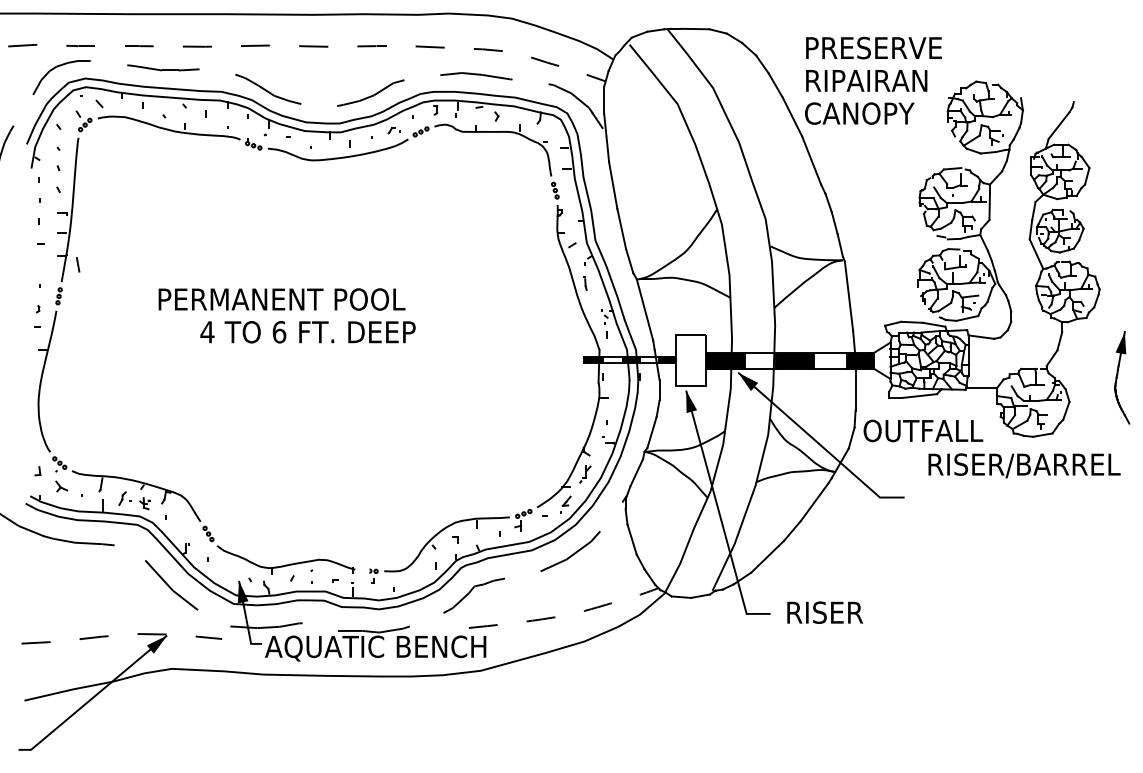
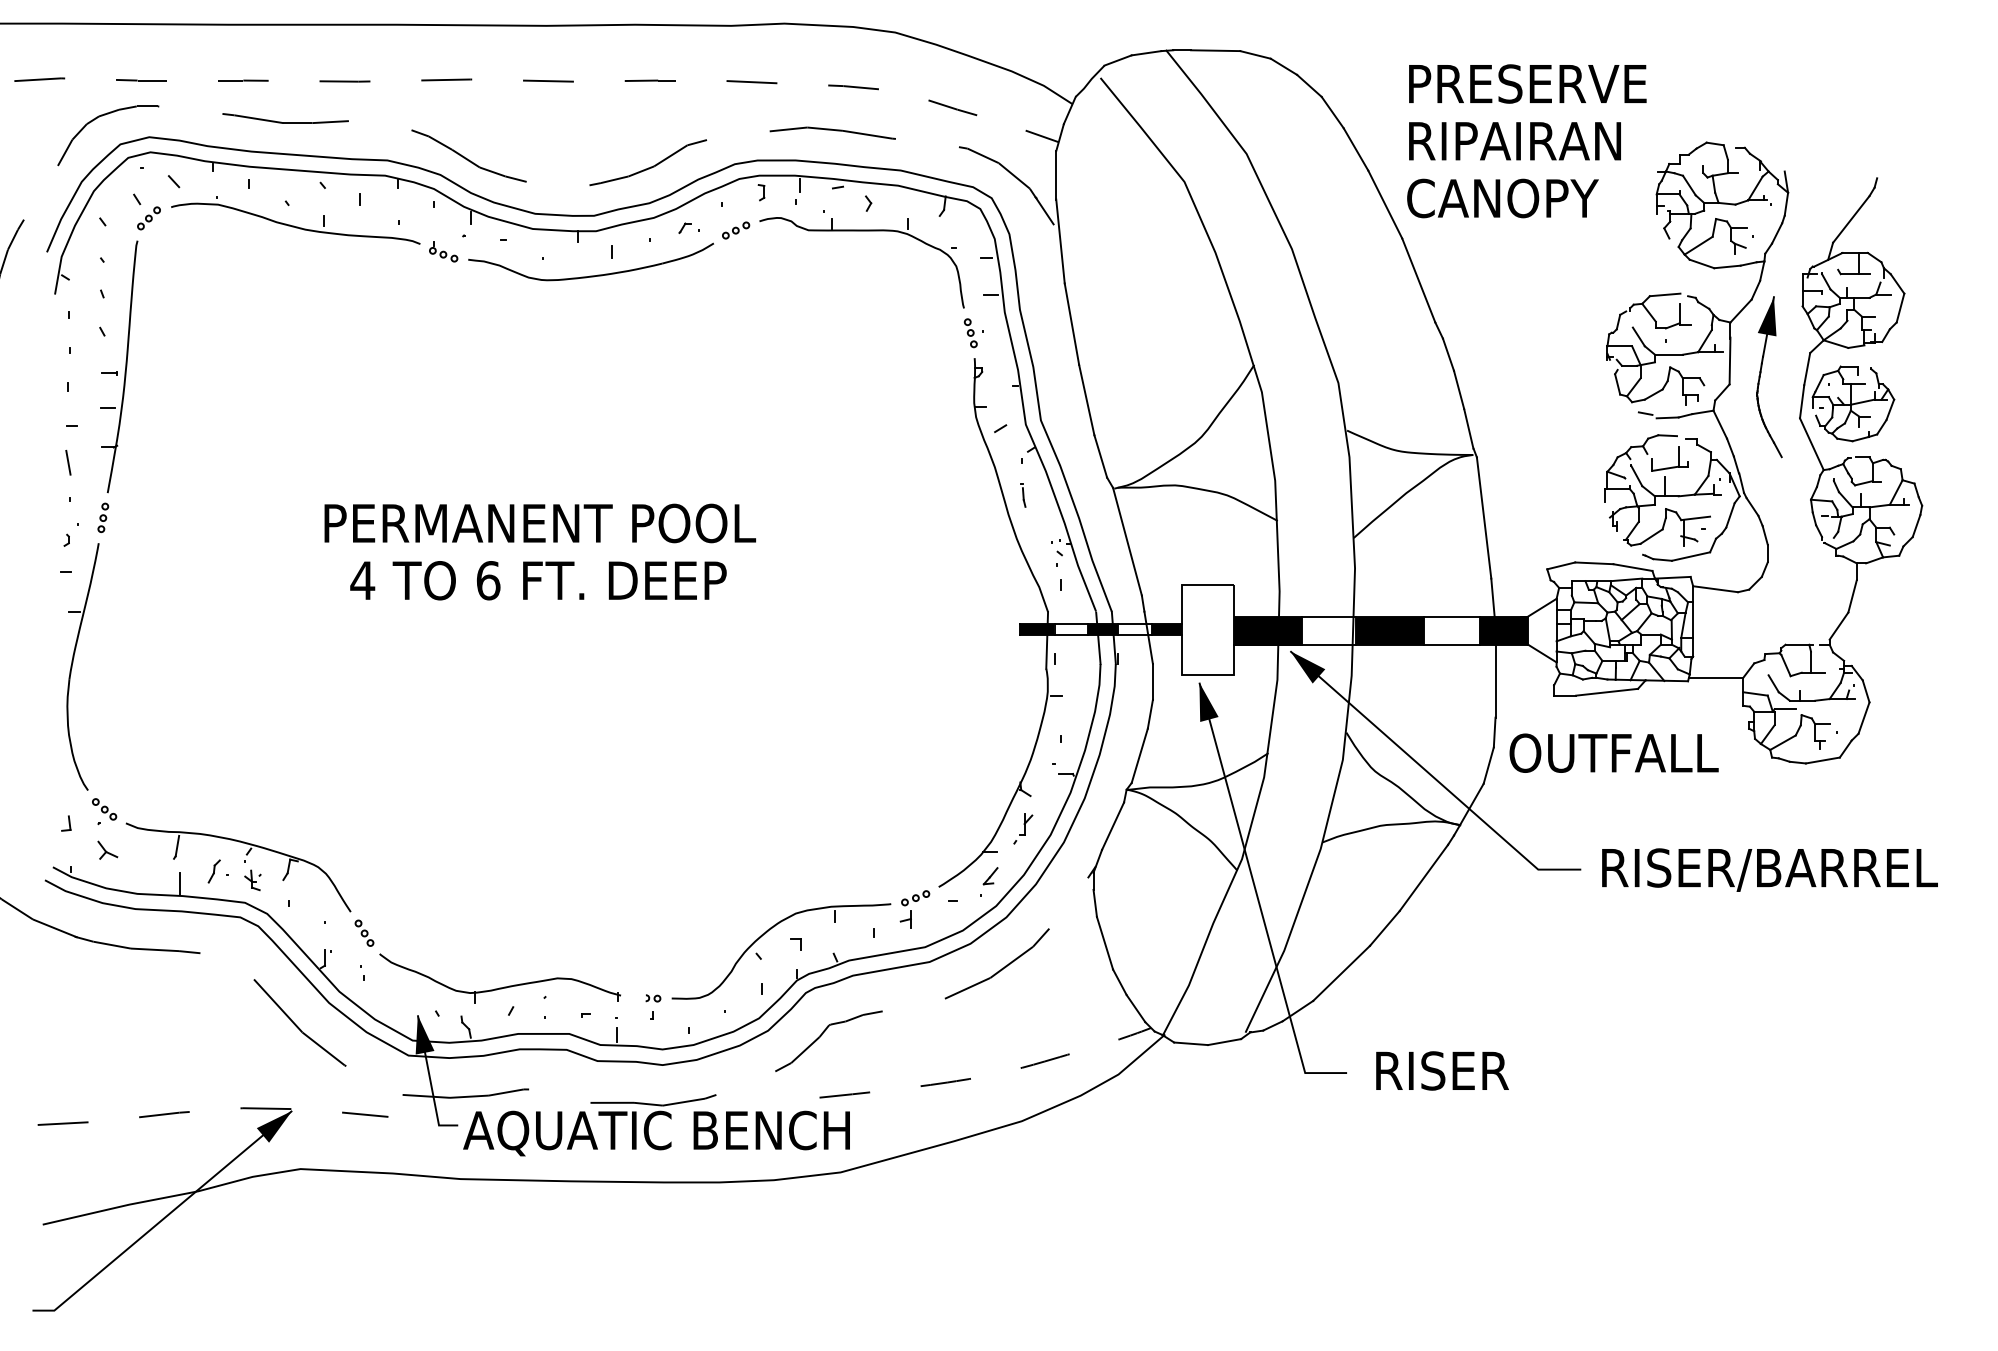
line: (78, 264) -> (69, 462), moved
text: (281, 299) -> (539, 523), moved
part: (1122, 377) -> (1769, 376), moved
text: (1024, 465) -> (1769, 869), moved

